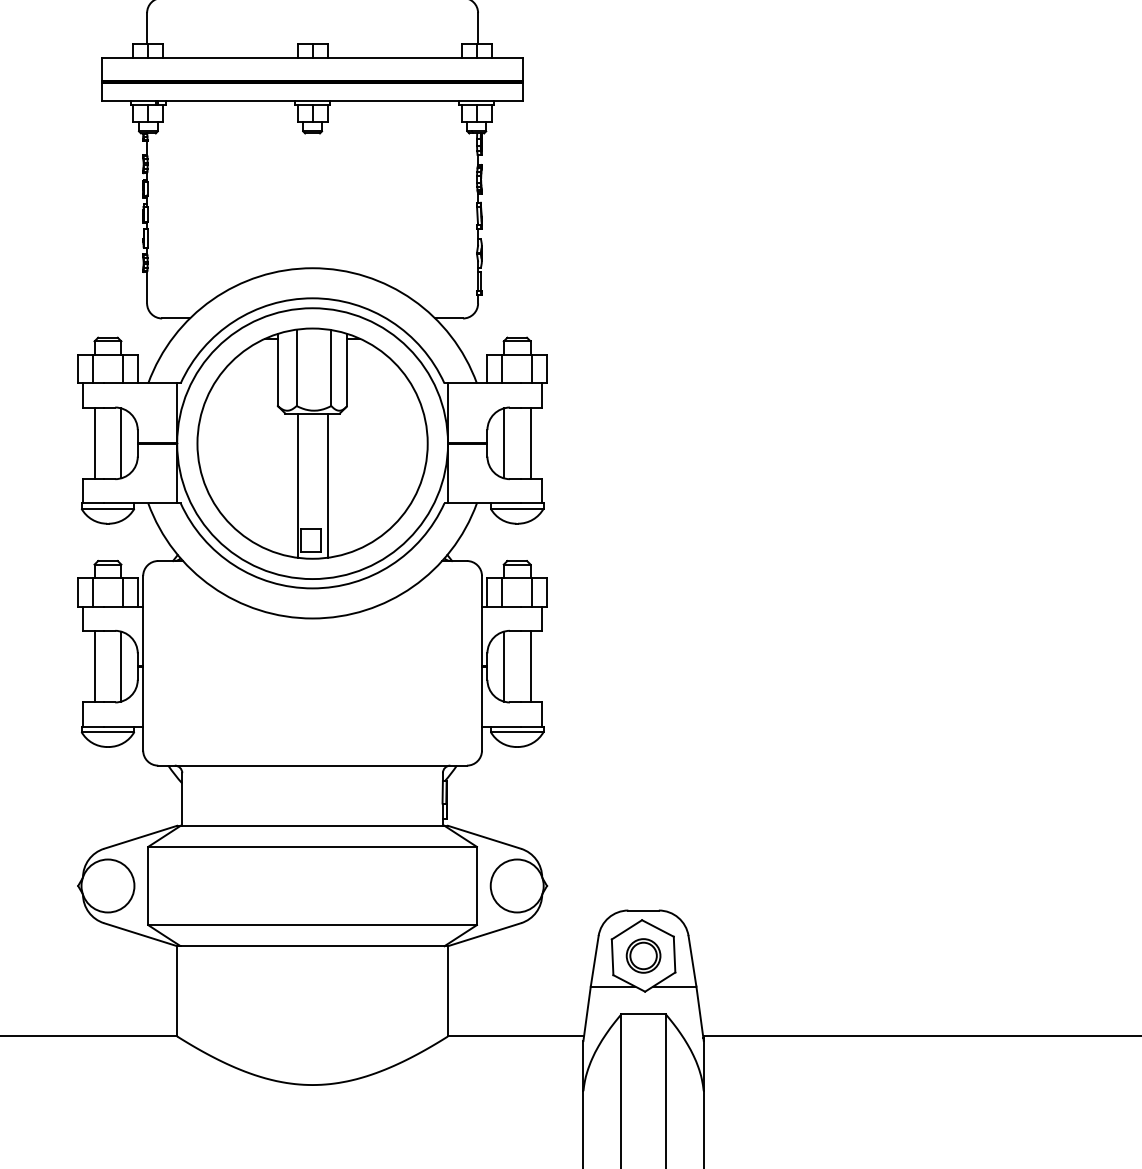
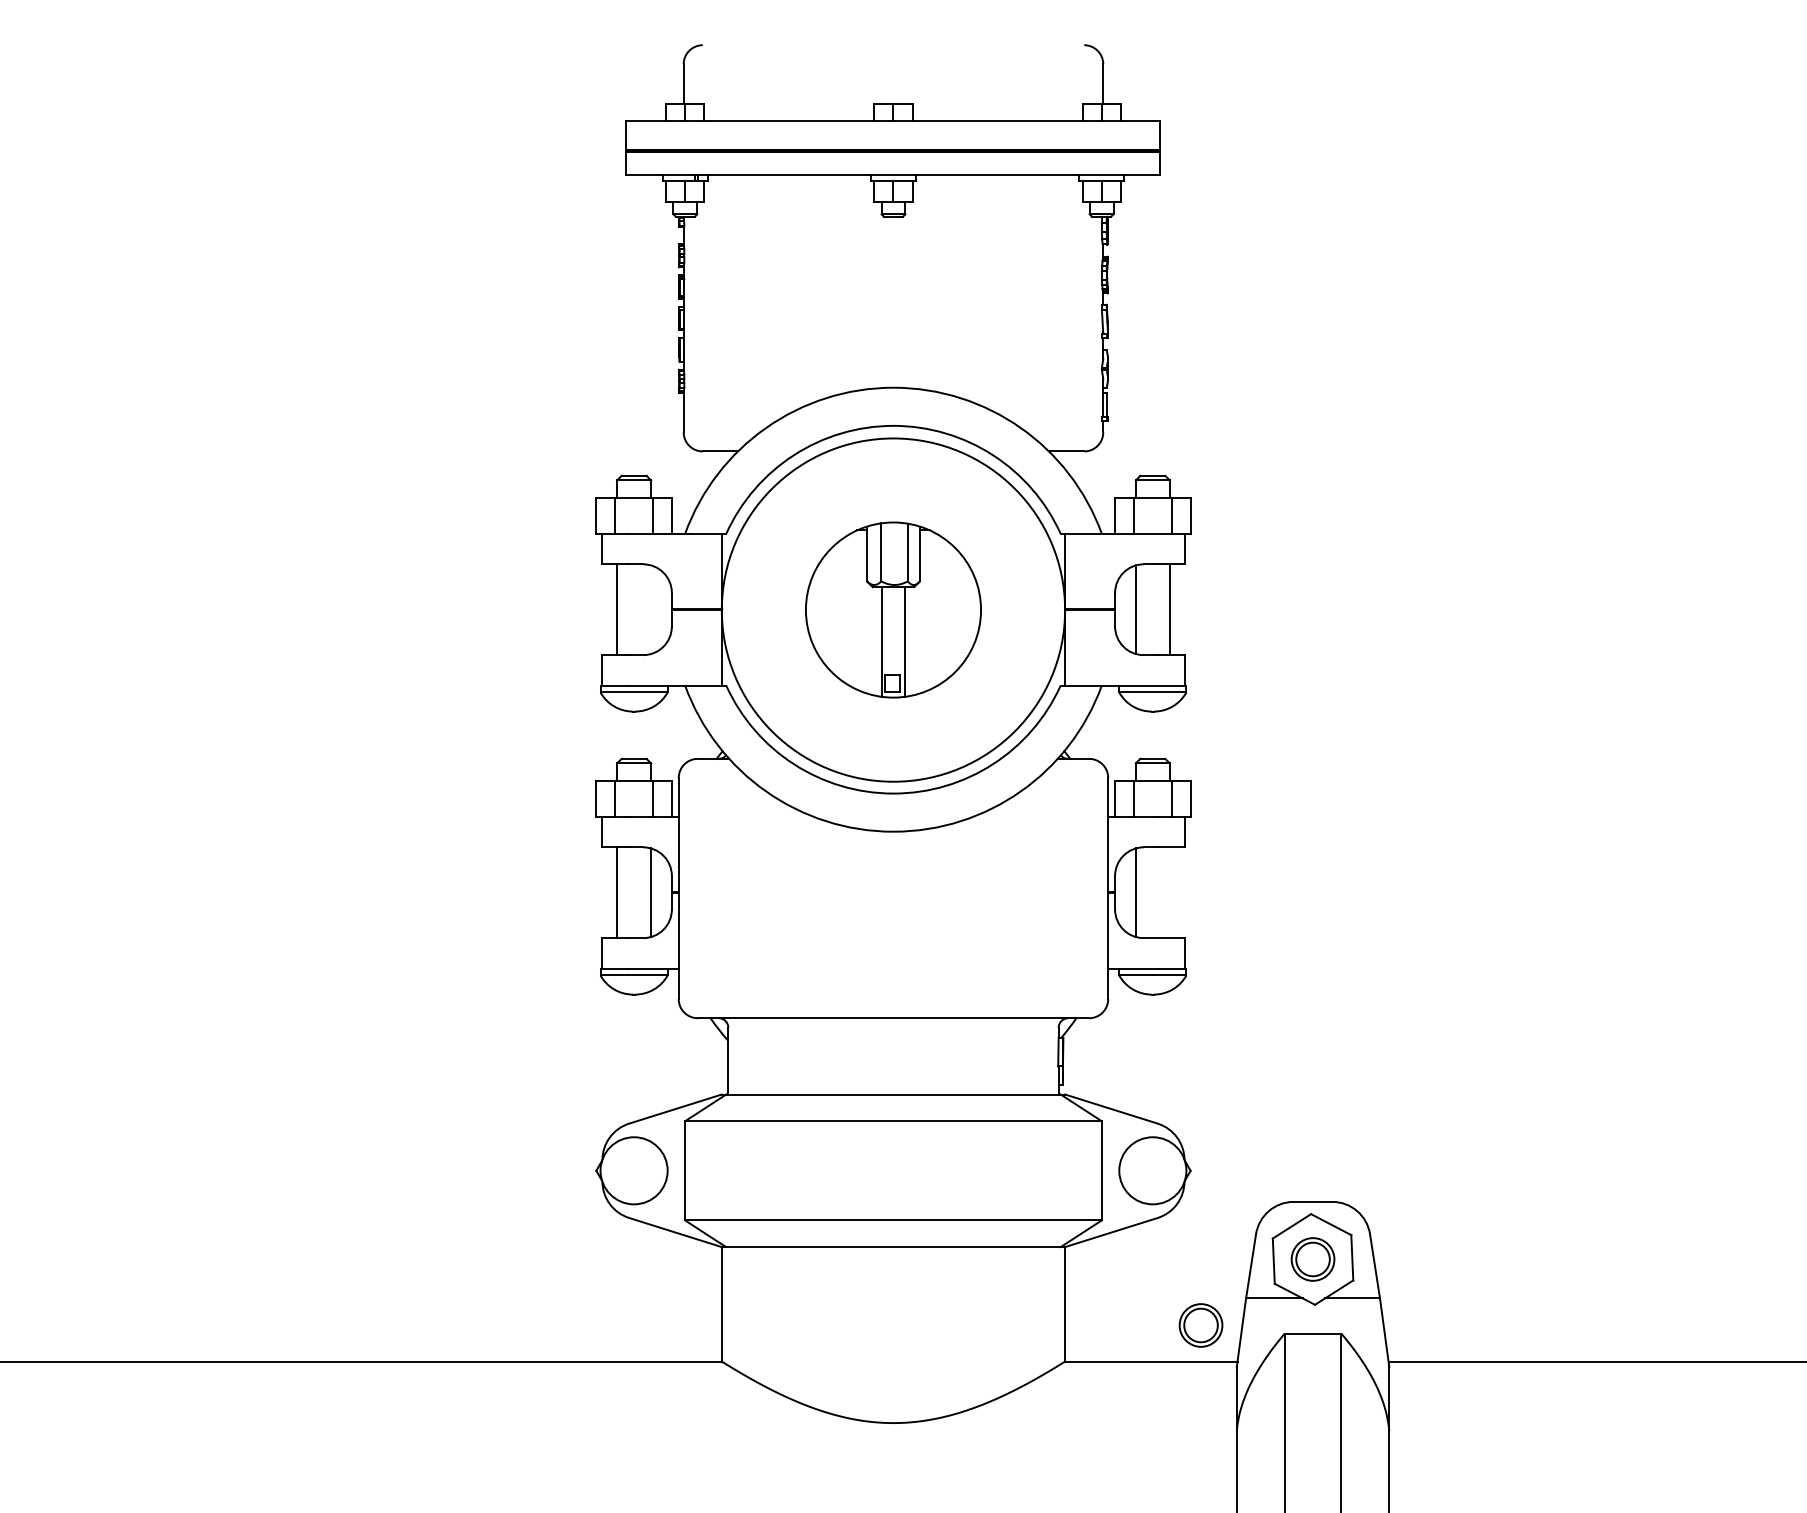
line: (121, 443) -> (651, 609), removed
part: (312, 443) -> (893, 609), size x0.6
line: (530, 666) -> (1169, 892), removed
part: (554, 1008) -> (1200, 1325), added

